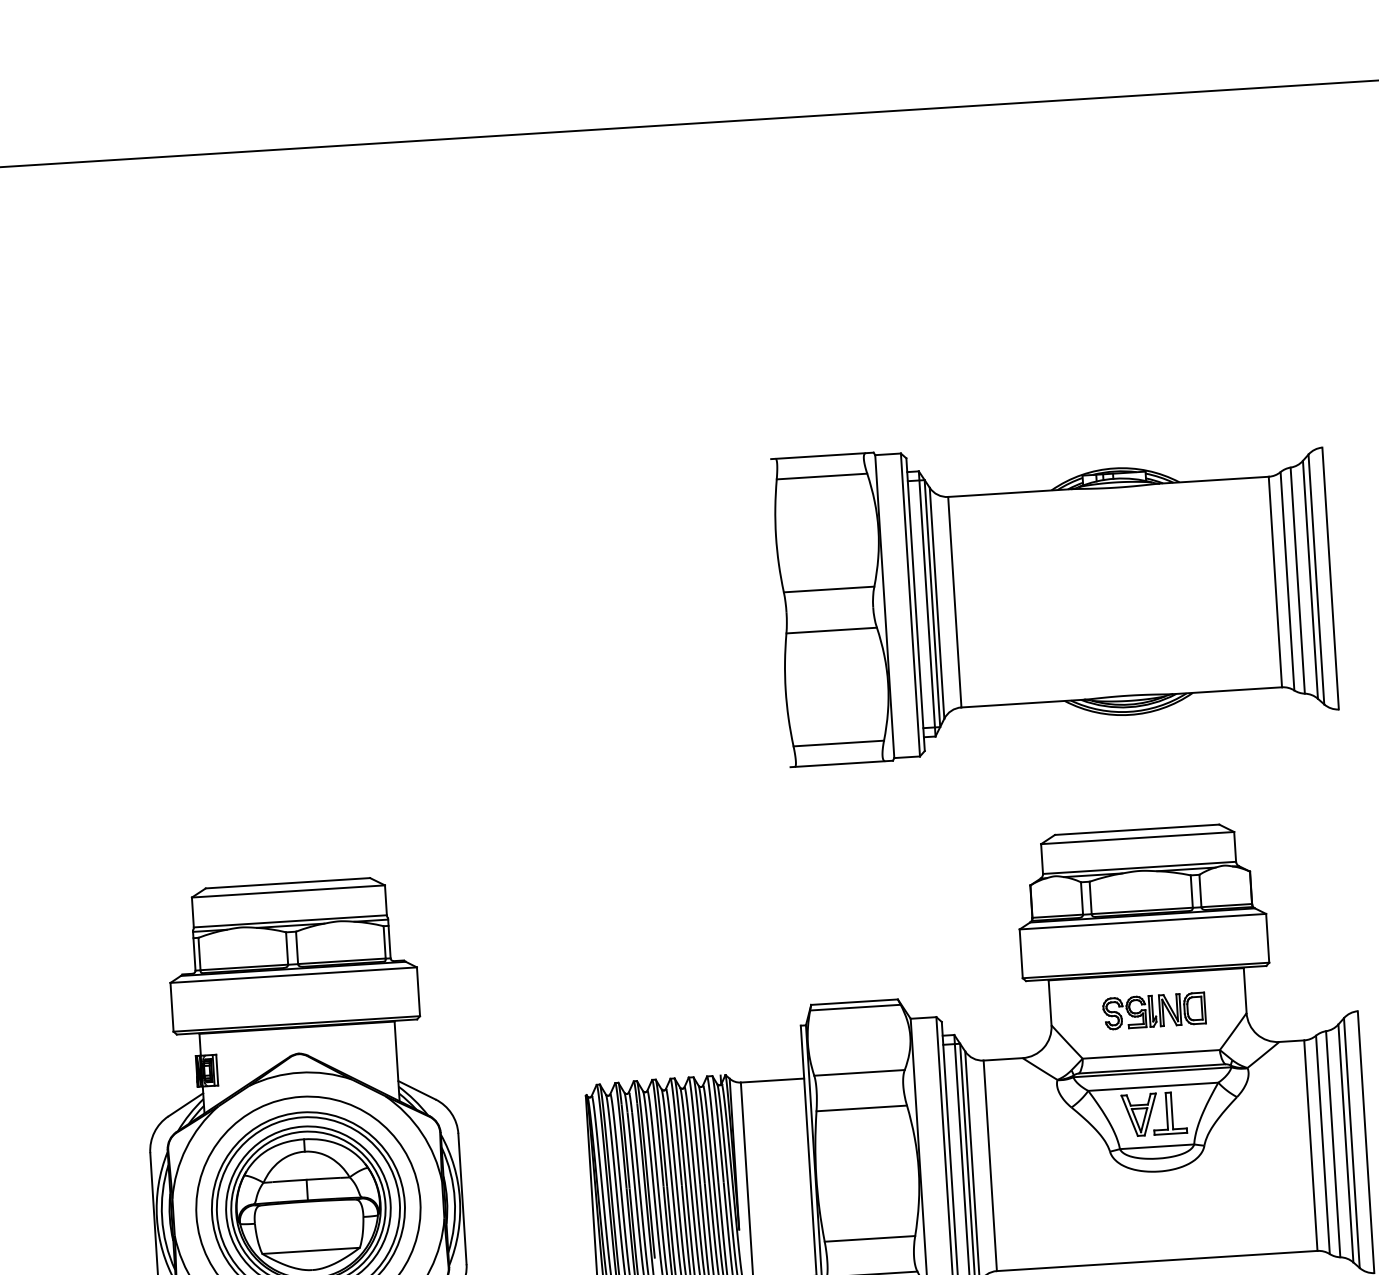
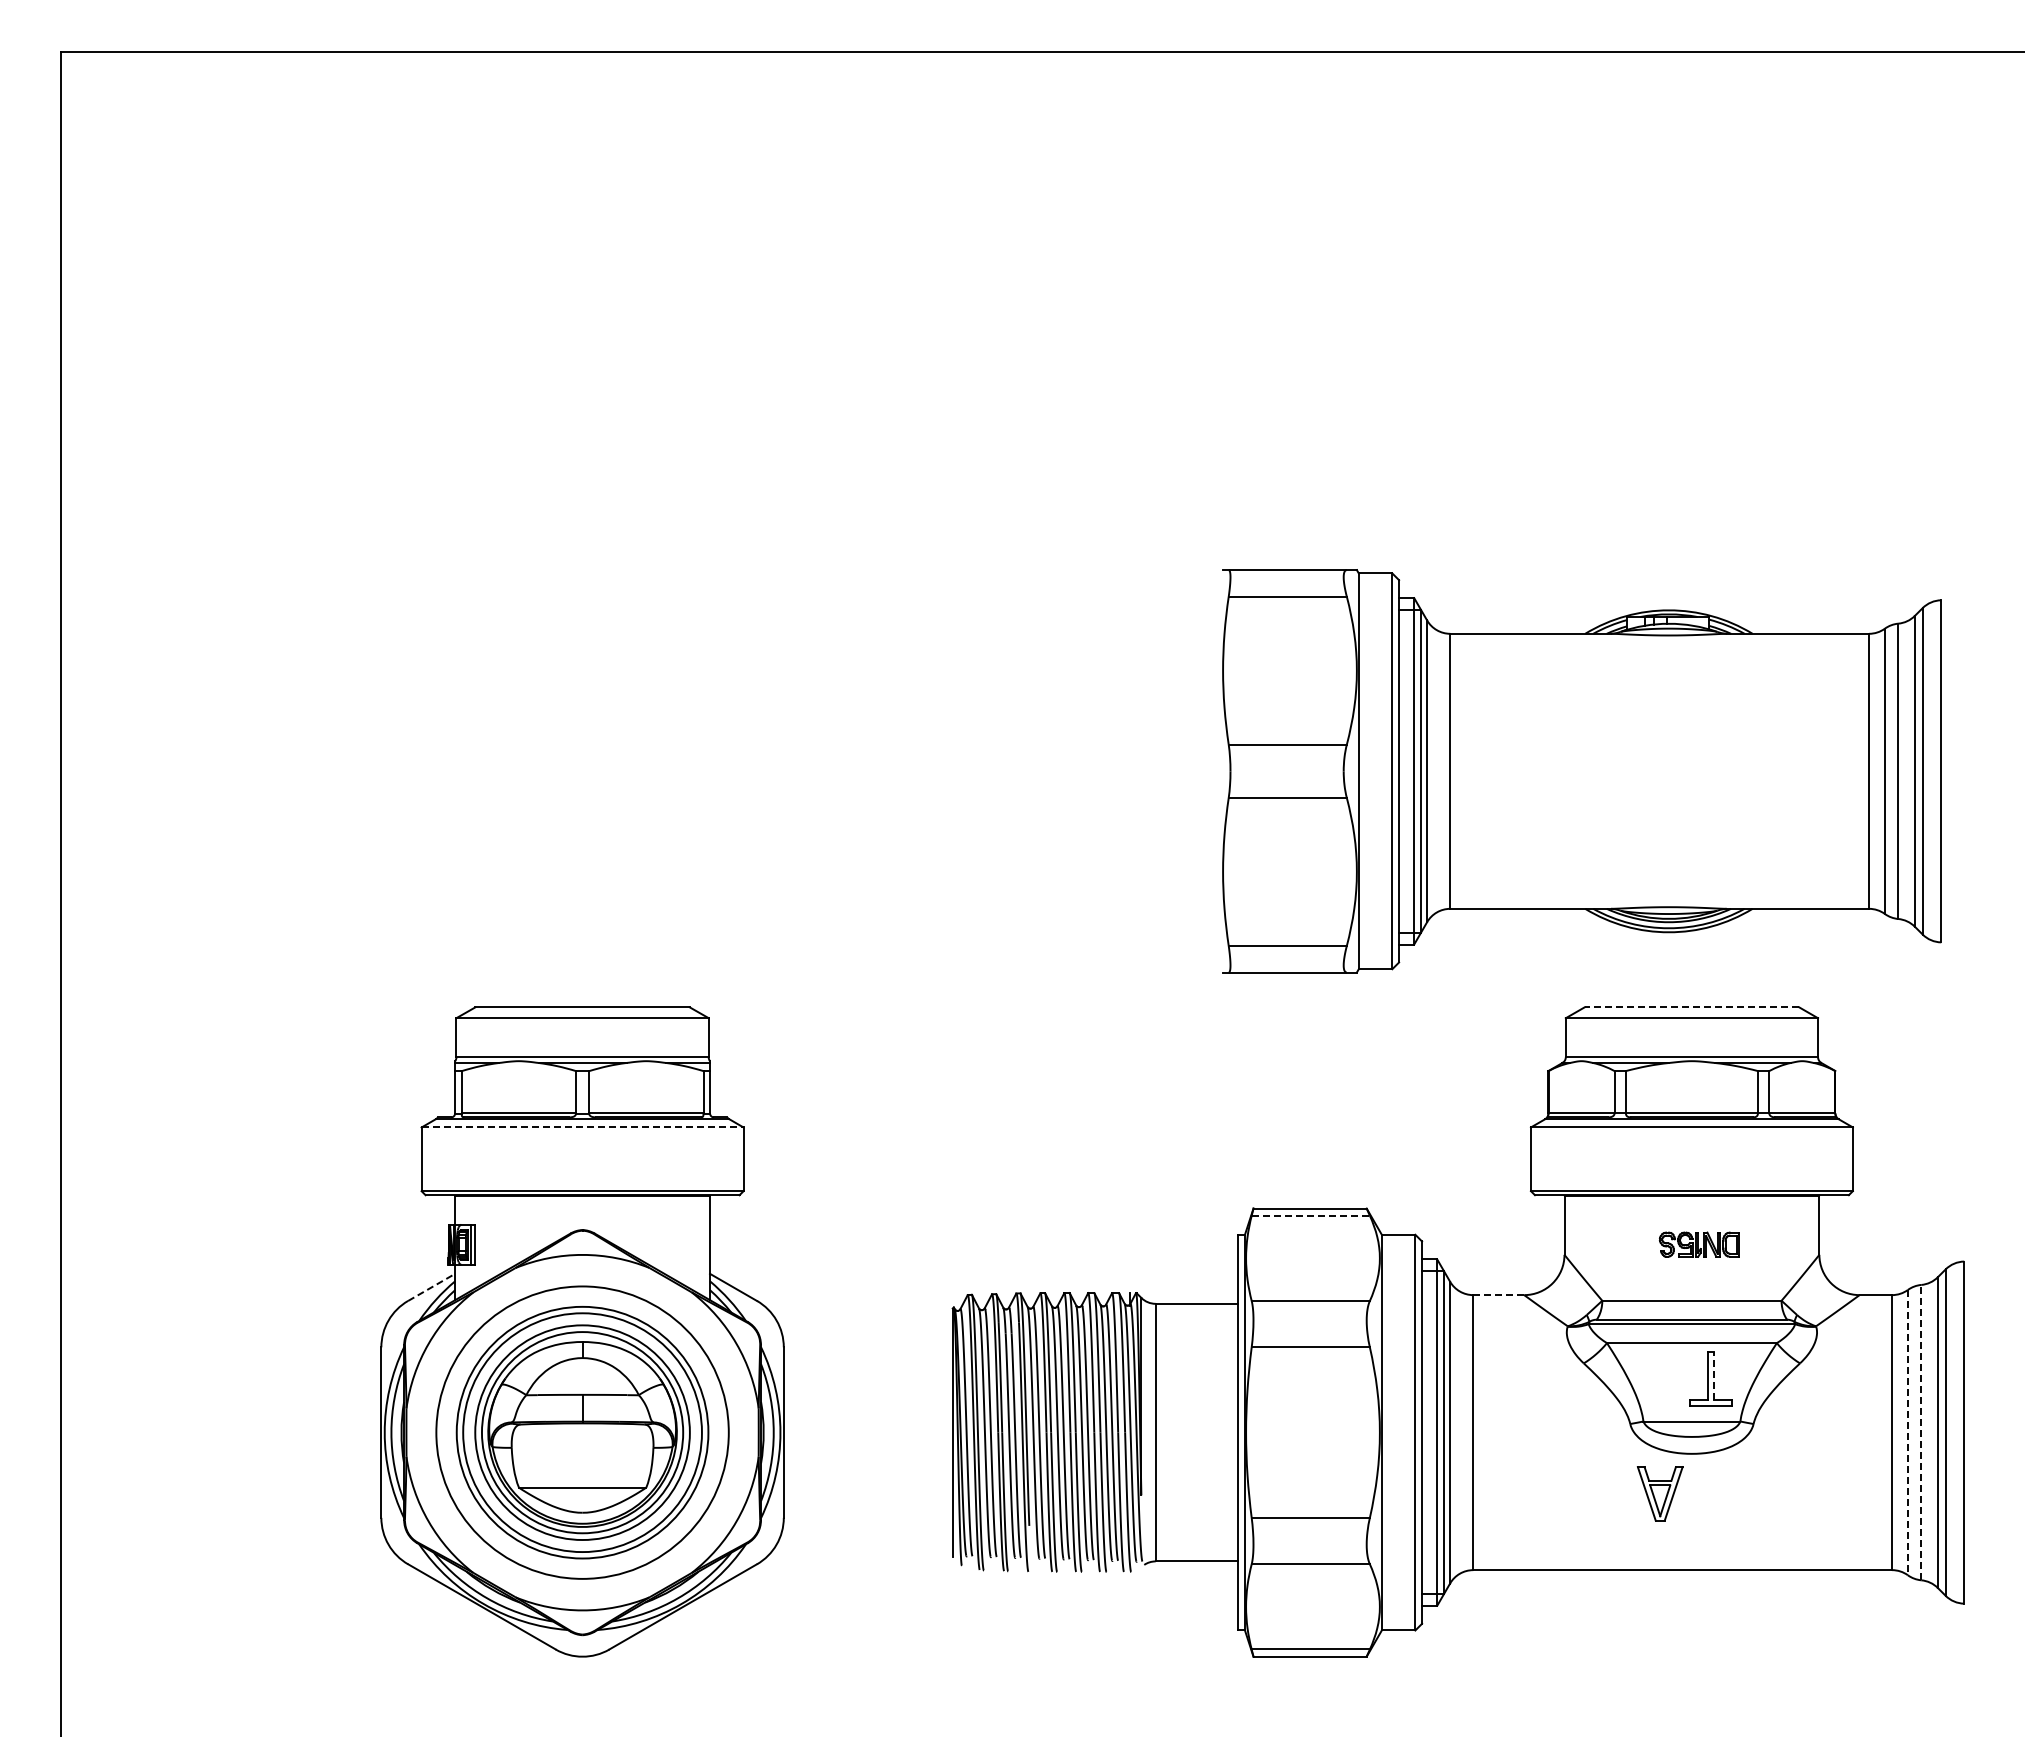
part: (1055, 596) -> (1581, 771), moved
line: (1136, 829) -> (1691, 1007), solid -> dashed
line: (293, 975) -> (582, 1127), solid -> dashed
line: (855, 1007) -> (1311, 1215), solid -> dashed
part: (1154, 1010) -> (1699, 1244), size x0.6
line: (1002, 1059) -> (1498, 1295), solid -> dashed
line: (186, 1104) -> (432, 1287), solid -> dashed
line: (1172, 1111) -> (1714, 1376), solid -> dashed
part: (1139, 1114) -> (1659, 1493), moved
line: (1322, 1144) -> (1907, 1432), solid -> dashed
line: (1333, 1144) -> (1921, 1432), solid -> dashed

